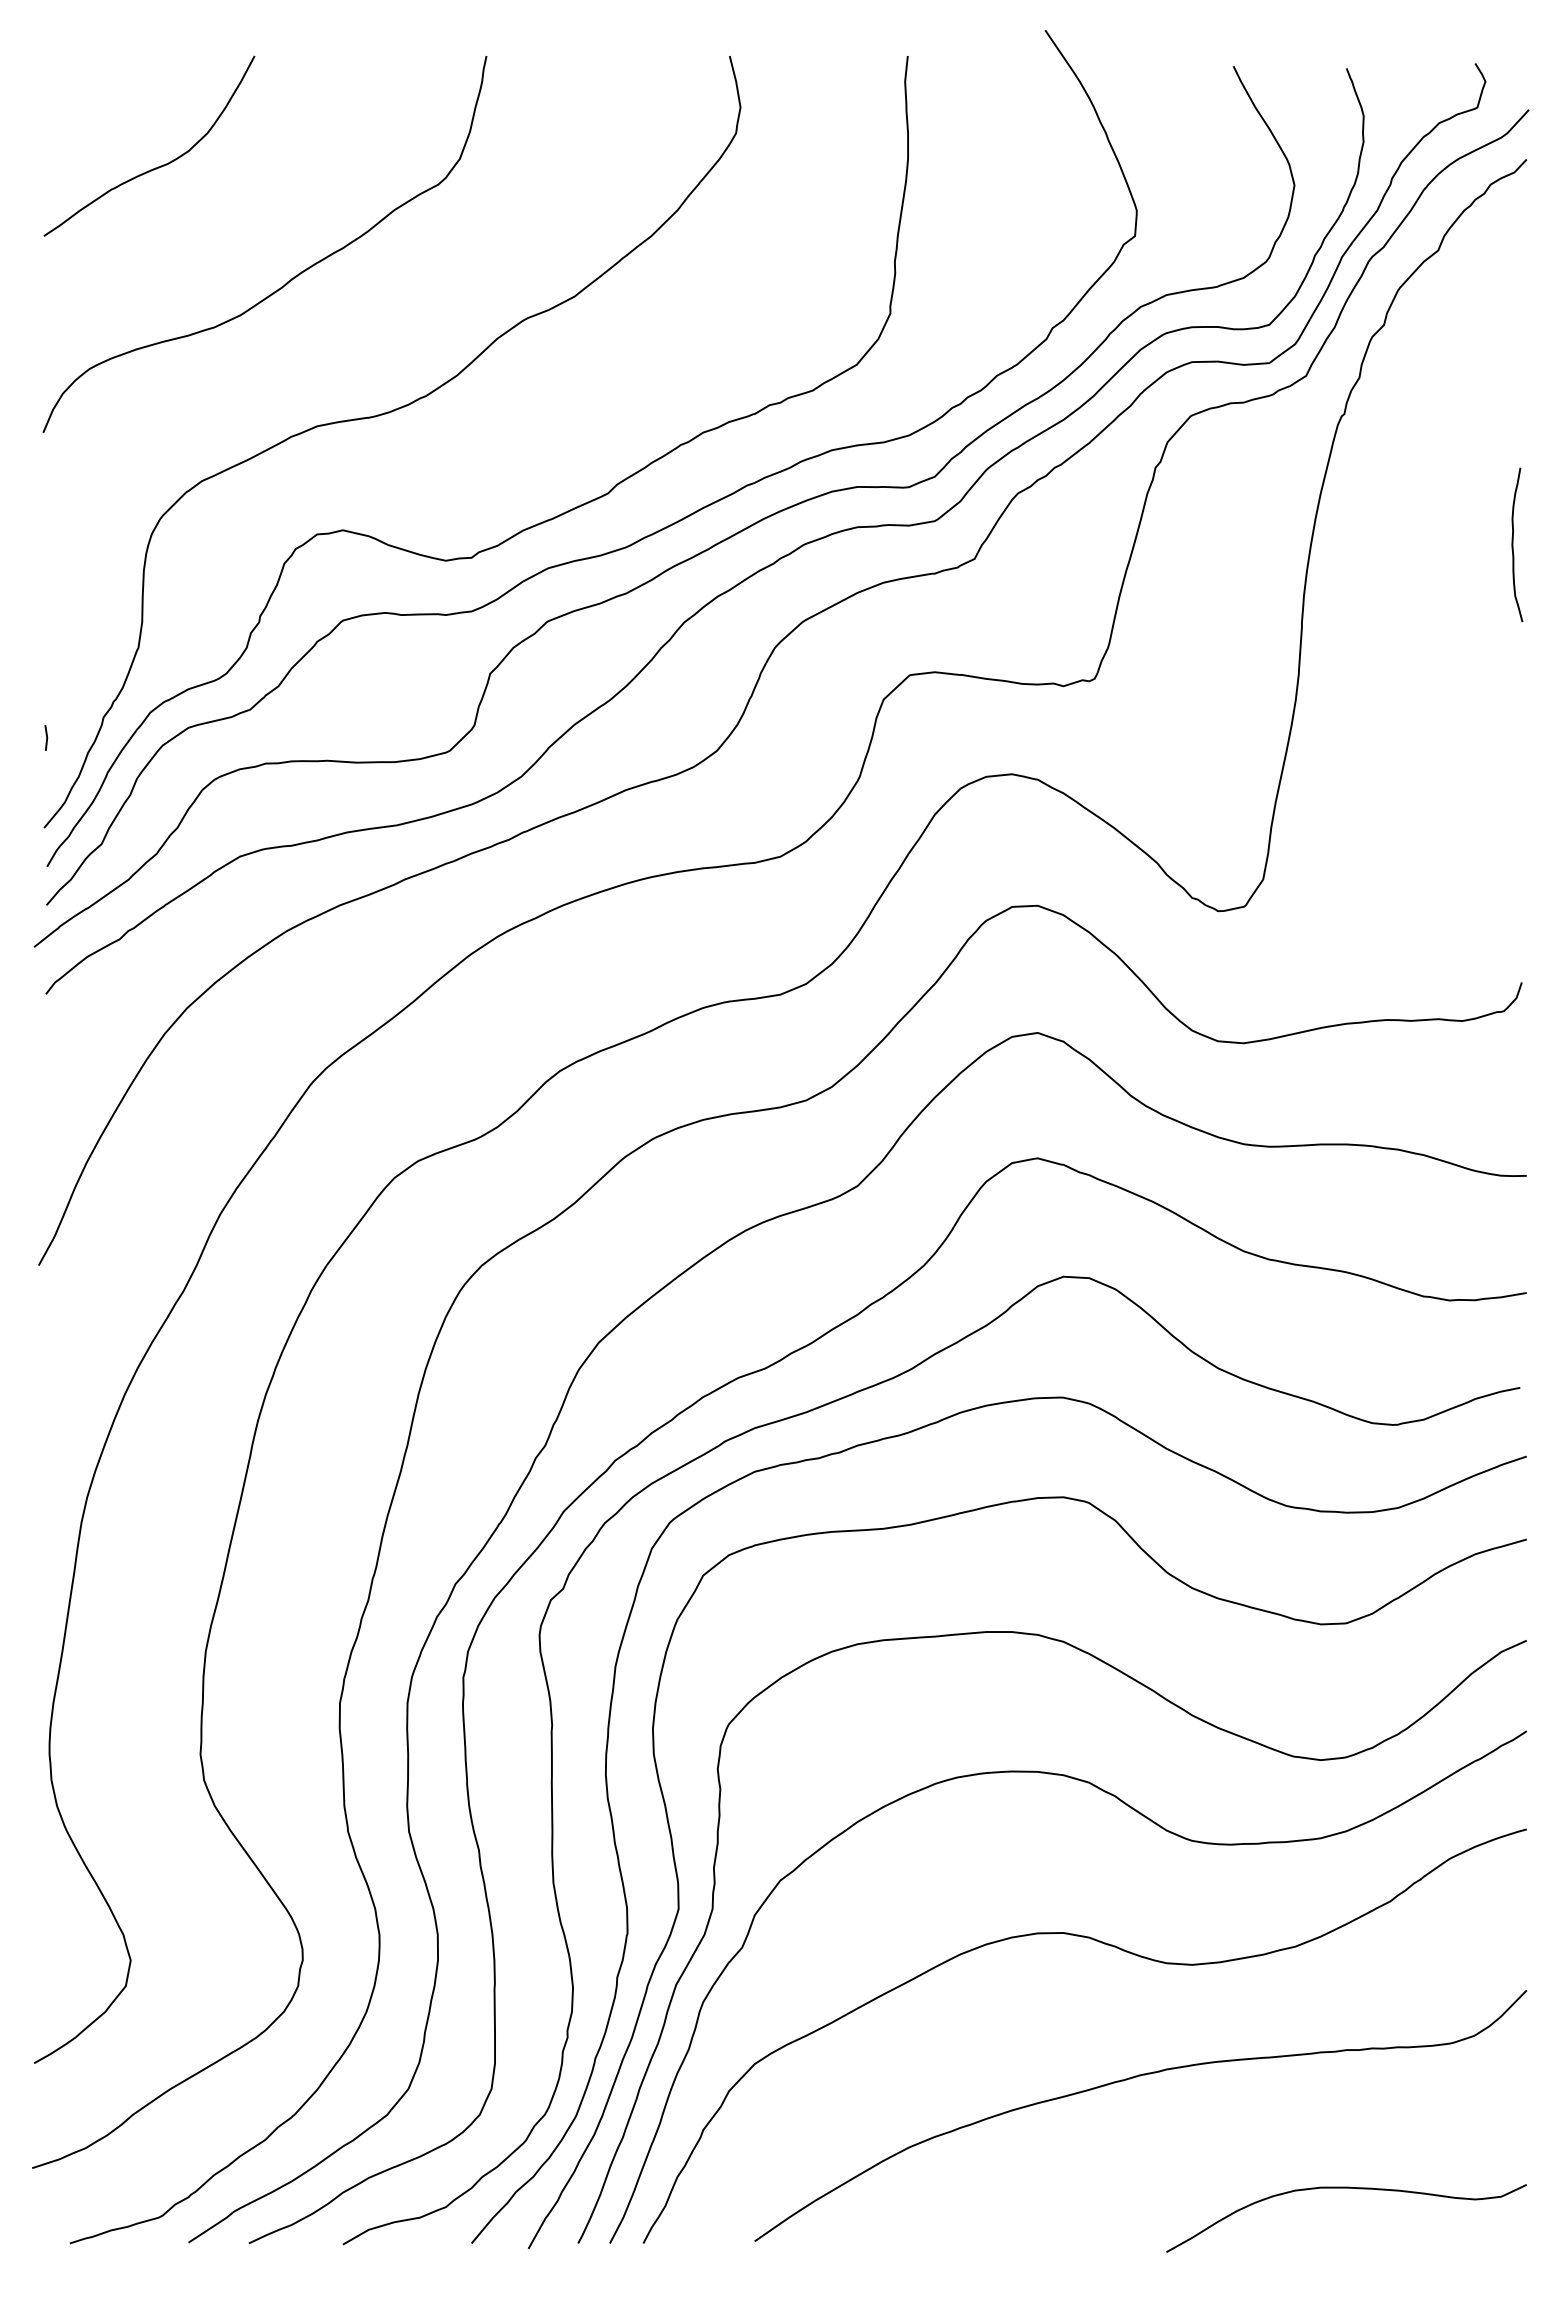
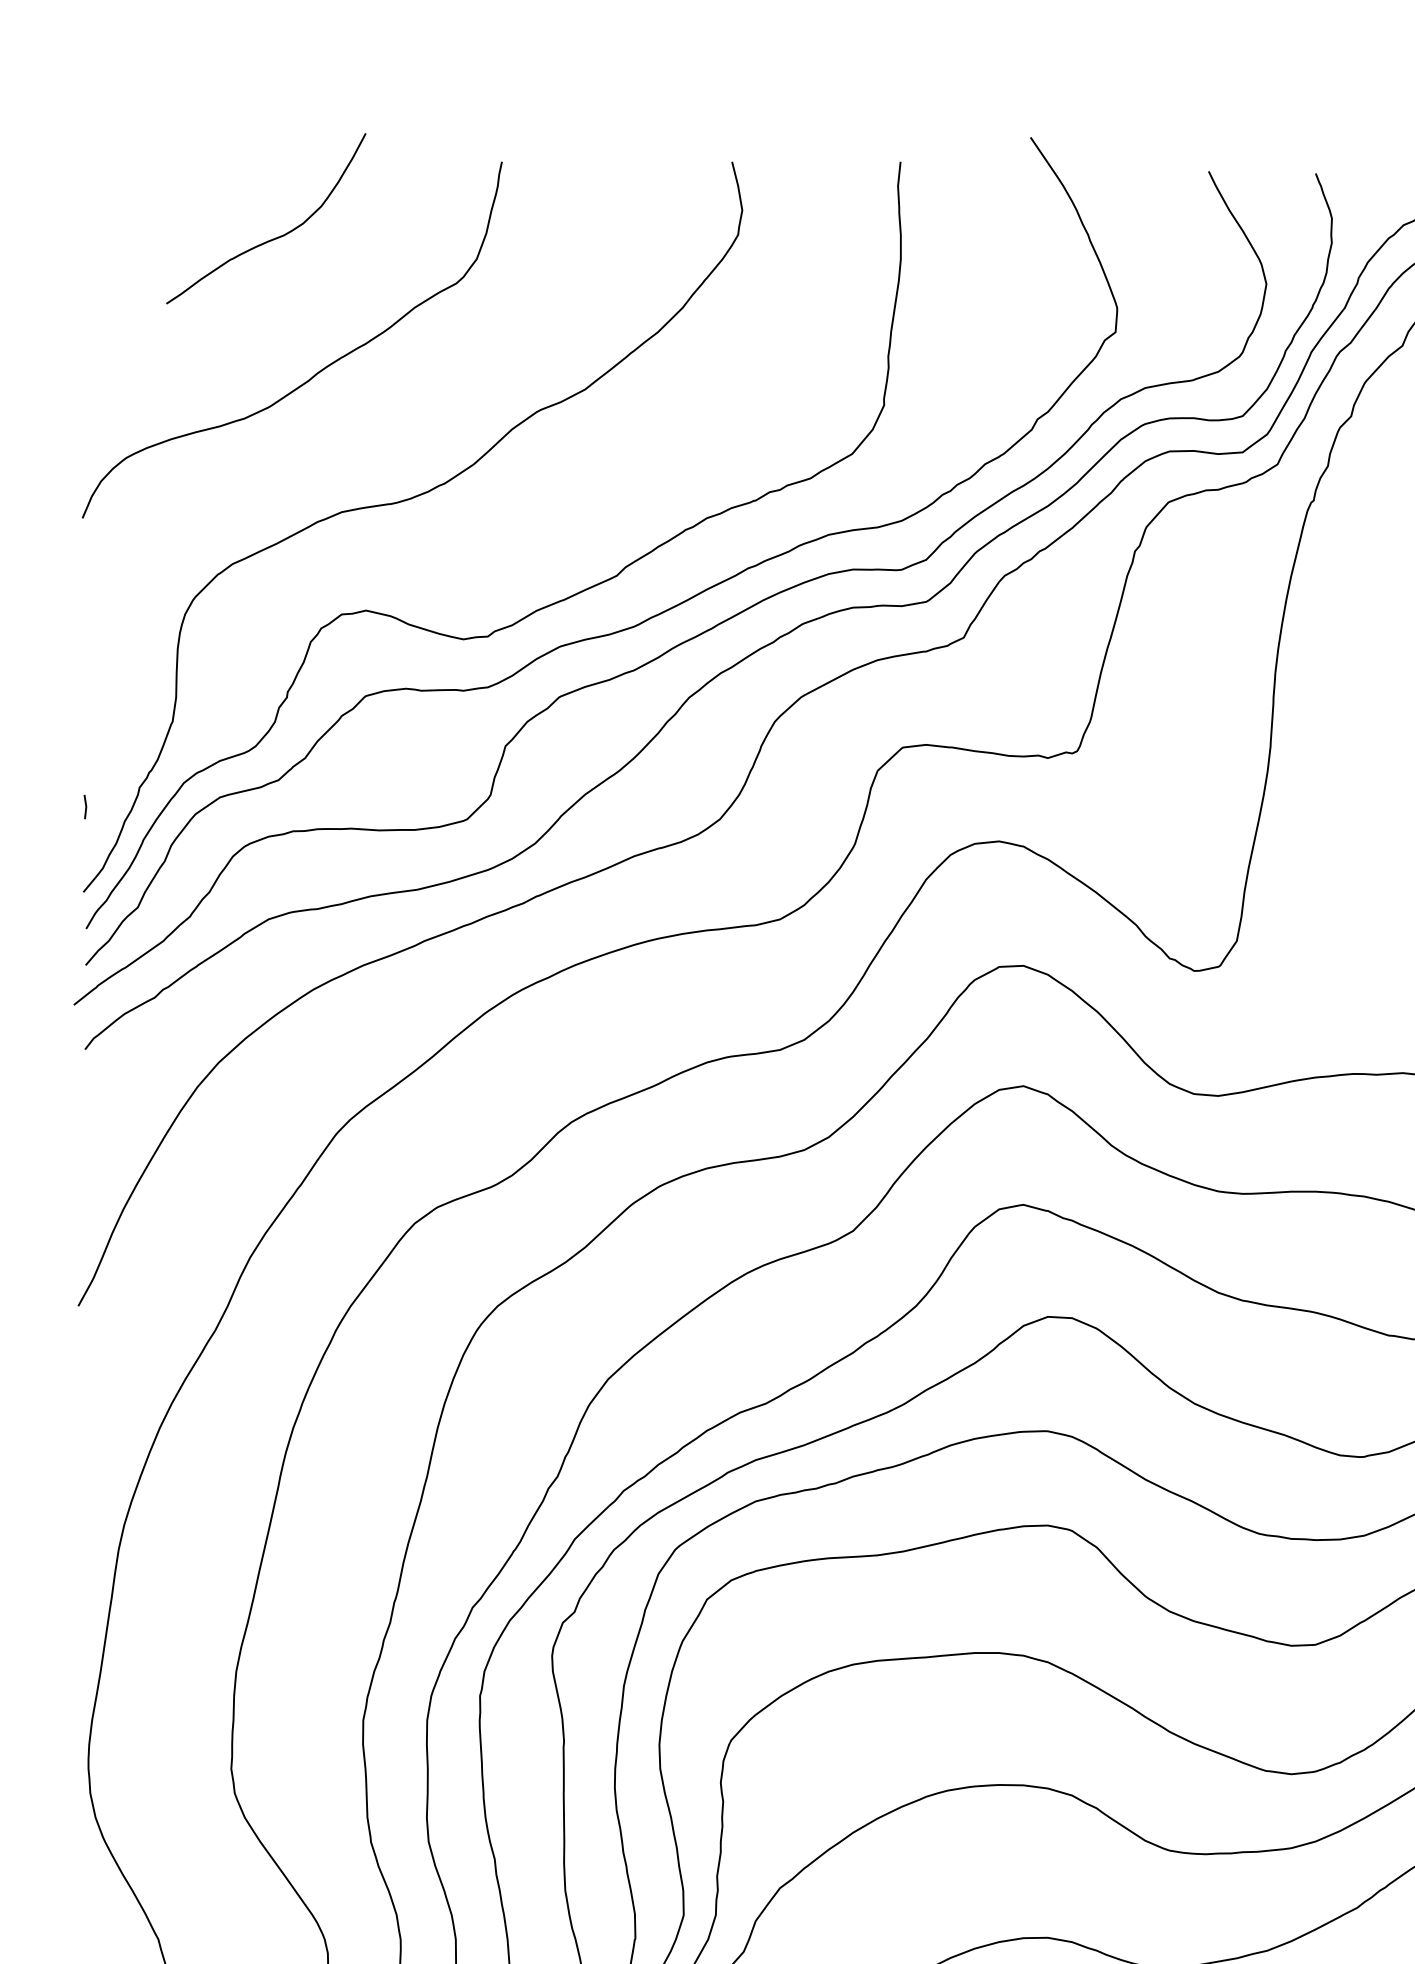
curve: (155, 167) -> (272, 238), moved

